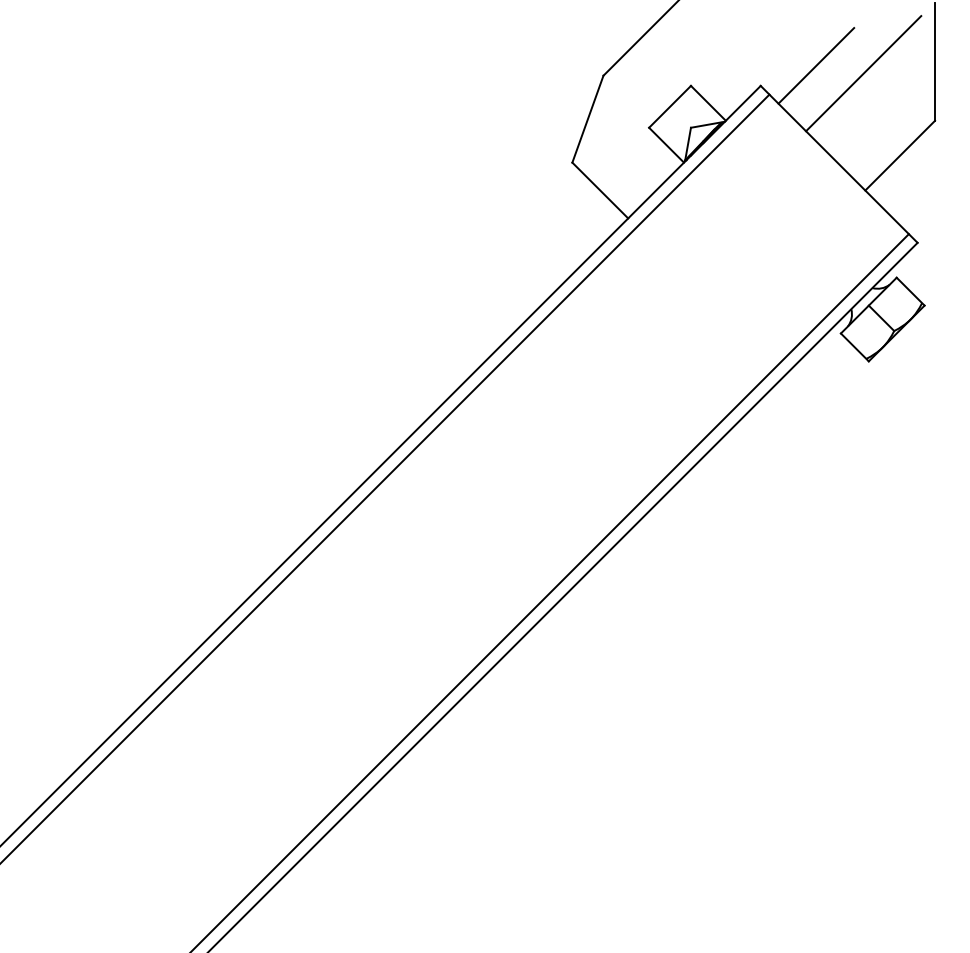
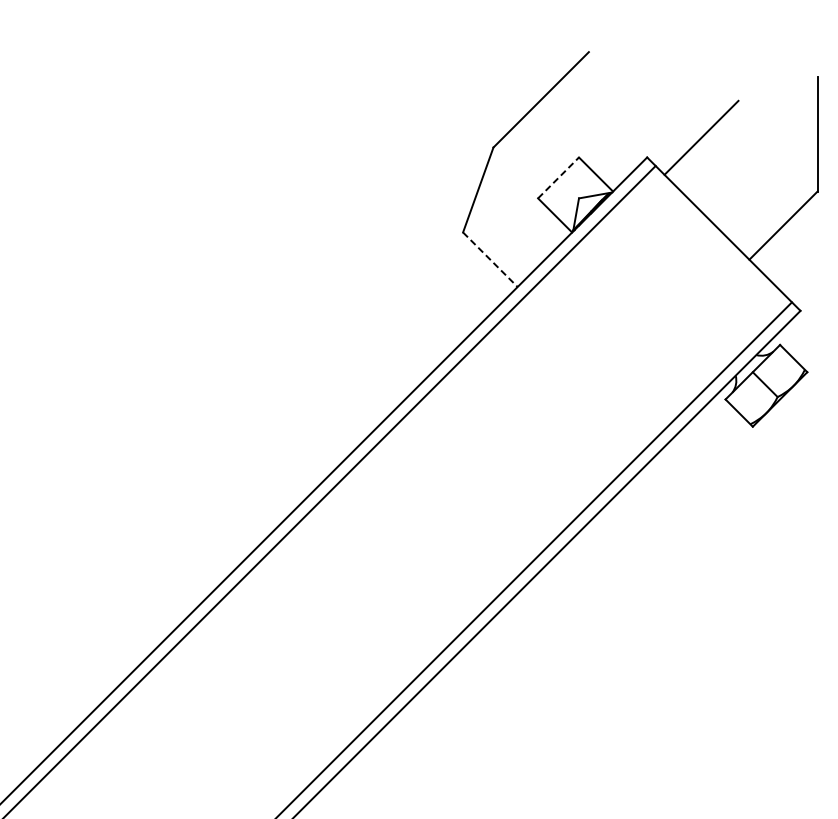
line: (863, 73) -> (747, 145), removed
line: (670, 106) -> (558, 177), solid -> dashed
line: (600, 190) -> (490, 259), solid -> dashed

